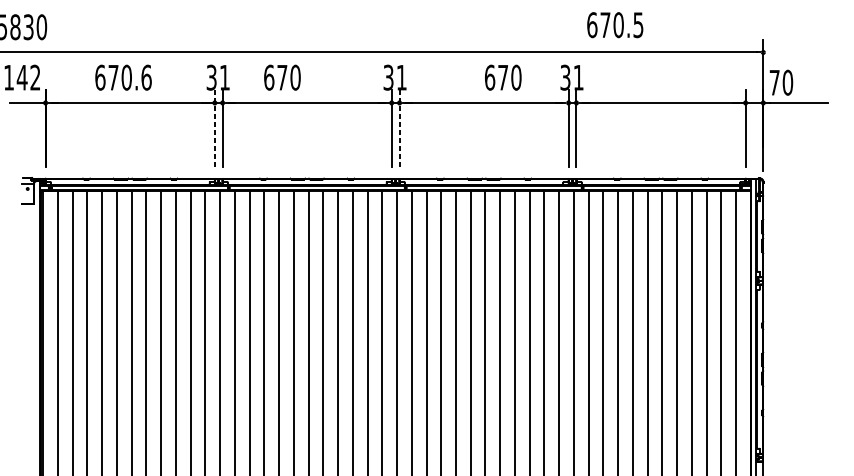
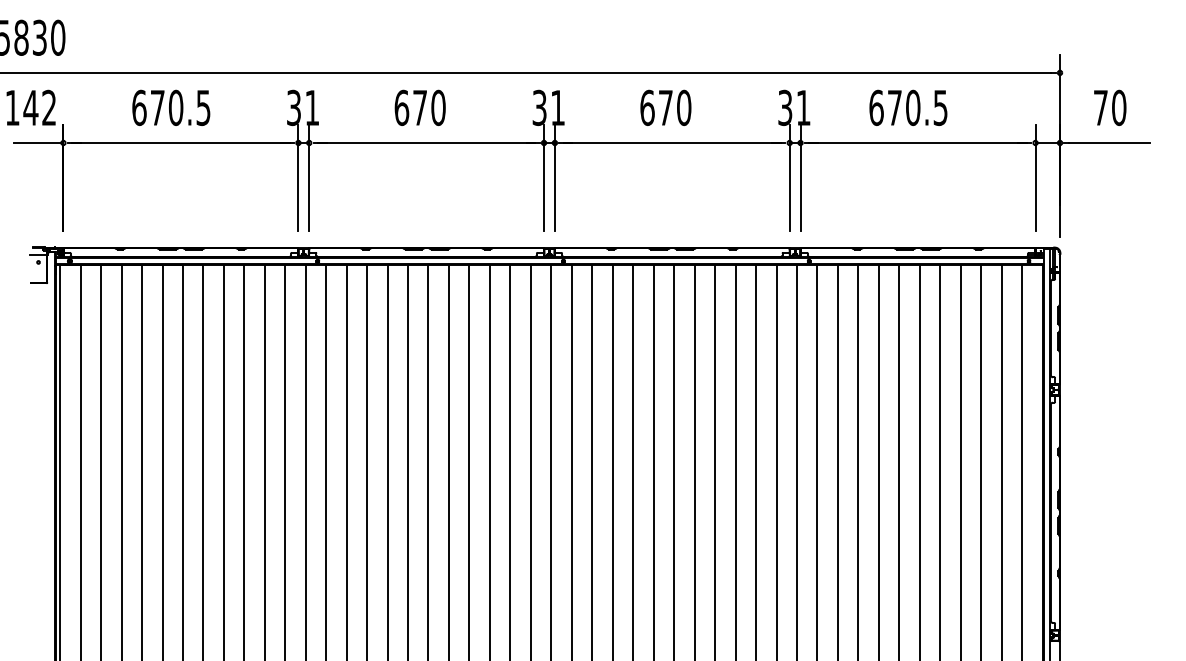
text: (615, 24) -> (908, 107), moved
text: (146, 77) -> (203, 107), 670.6 -> 670.5
text: (281, 77) -> (419, 107), moved
text: (502, 77) -> (665, 107), moved
text: (781, 82) -> (1110, 107), moved
line: (214, 128) -> (298, 178), dashed -> solid
line: (399, 128) -> (554, 178), dashed -> solid

